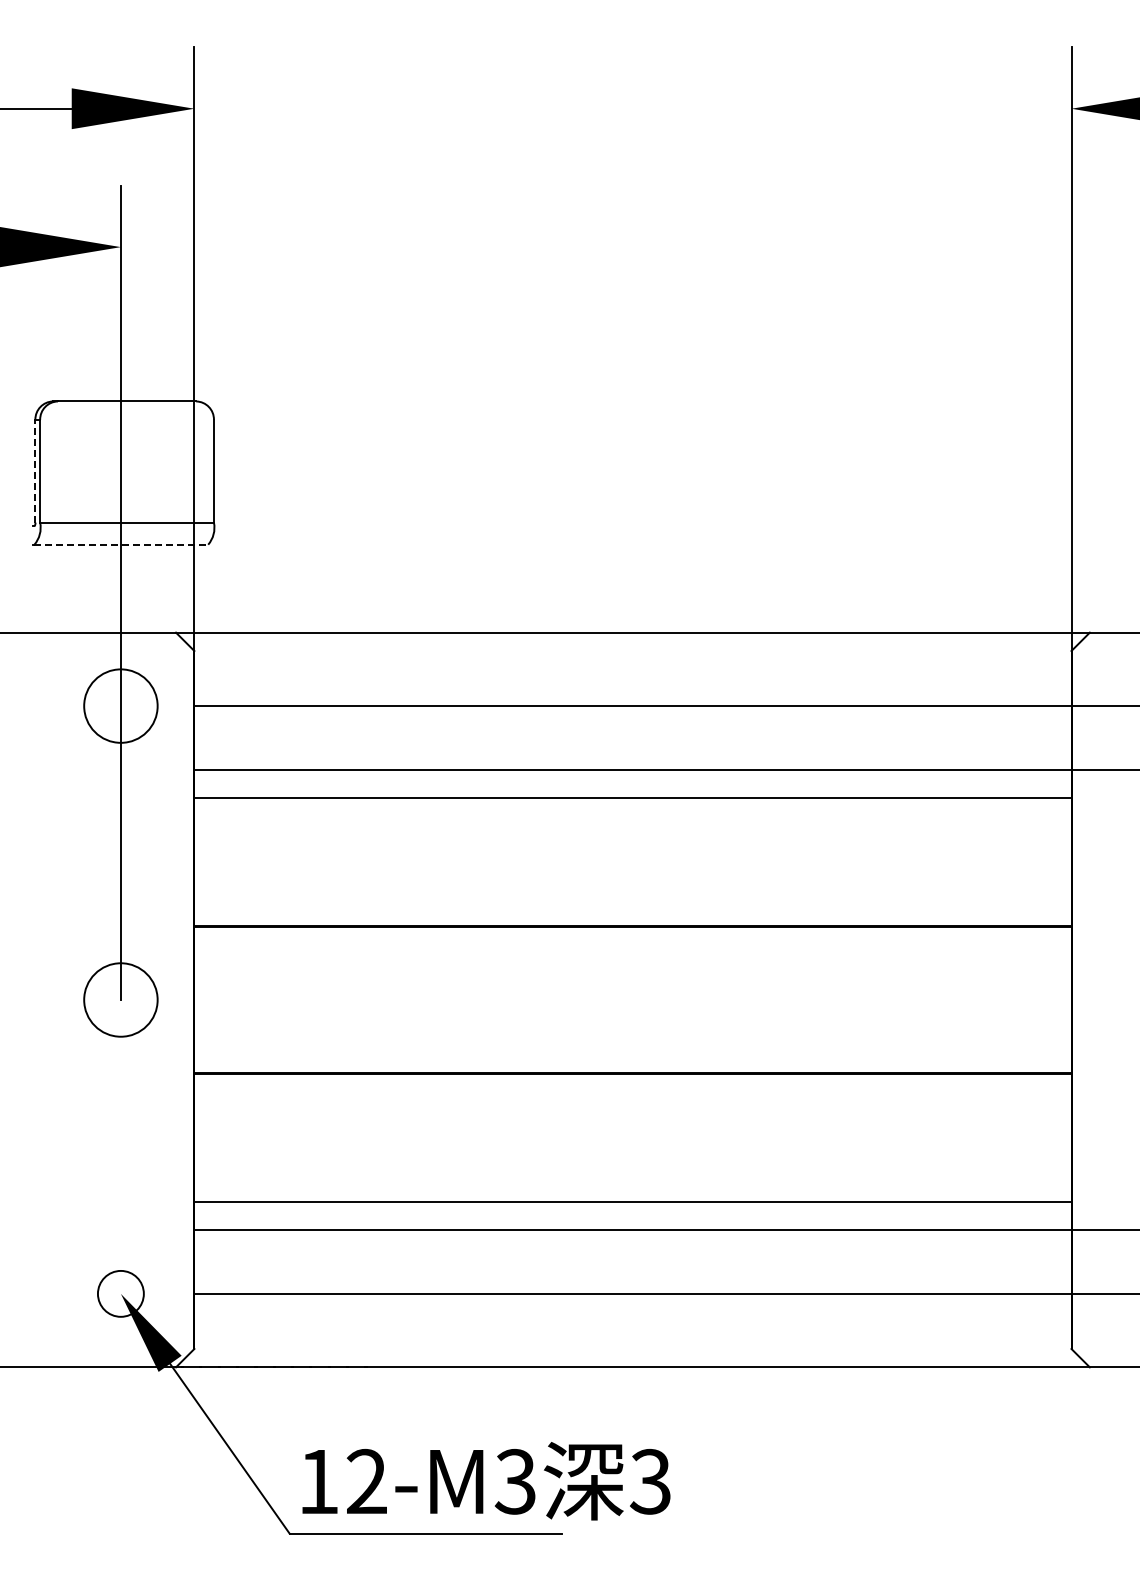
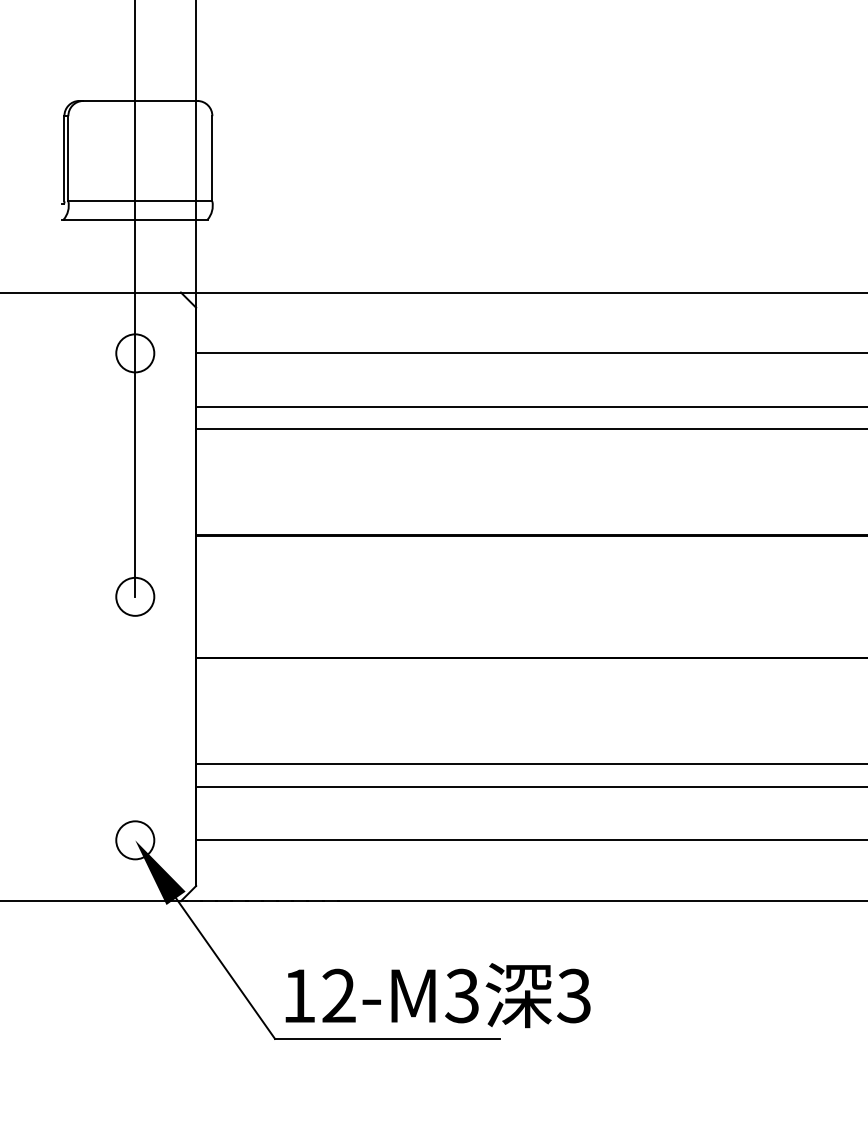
line: (35, 470) -> (64, 158), dashed -> solid
line: (121, 544) -> (135, 219), dashed -> solid
circle: (120, 706) -> (134, 353), size x0.62
circle: (120, 999) -> (134, 596), size x0.62

